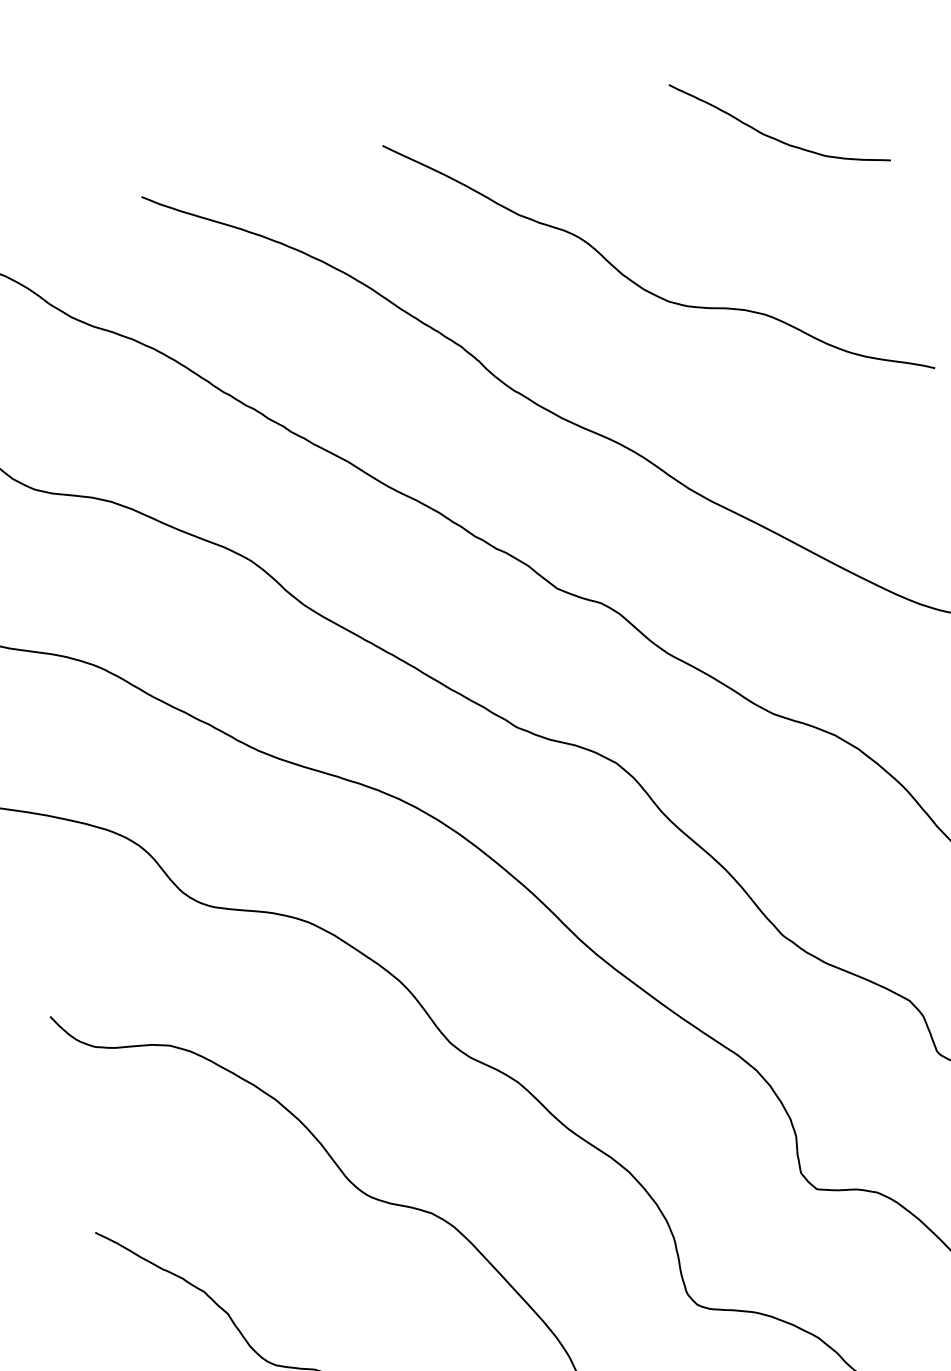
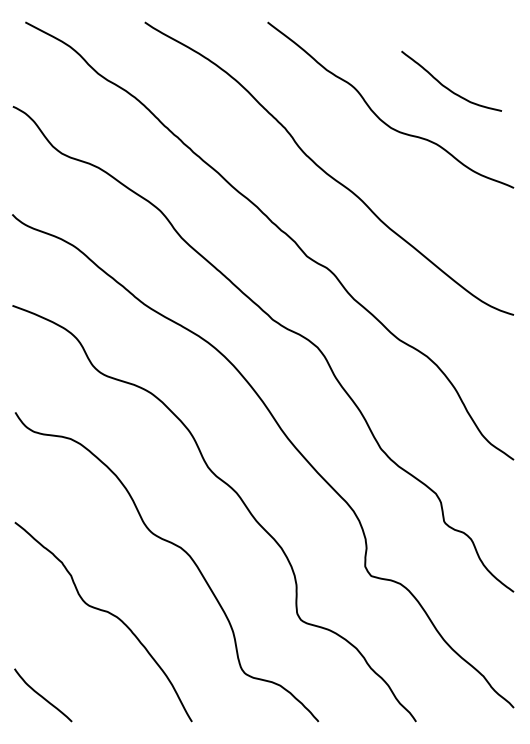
curve: (771, 135) -> (446, 86), moved

